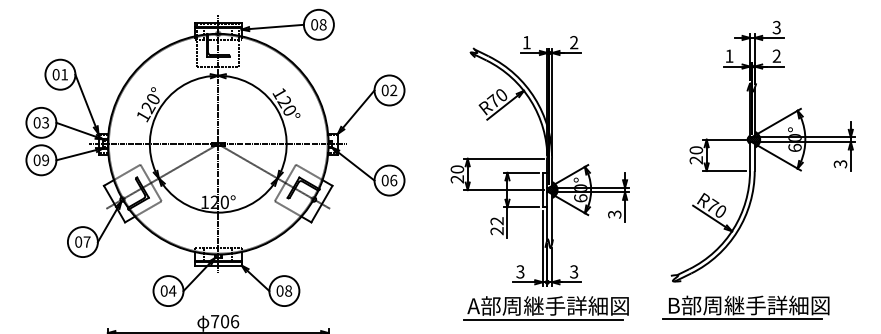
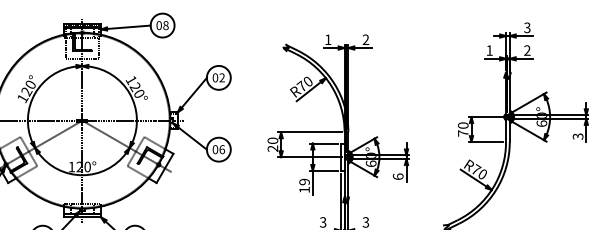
text: (695, 160) -> (462, 133), 20 -> 70
text: (614, 214) -> (398, 176), 3 -> 6
text: (496, 226) -> (304, 186), 22 -> 19

